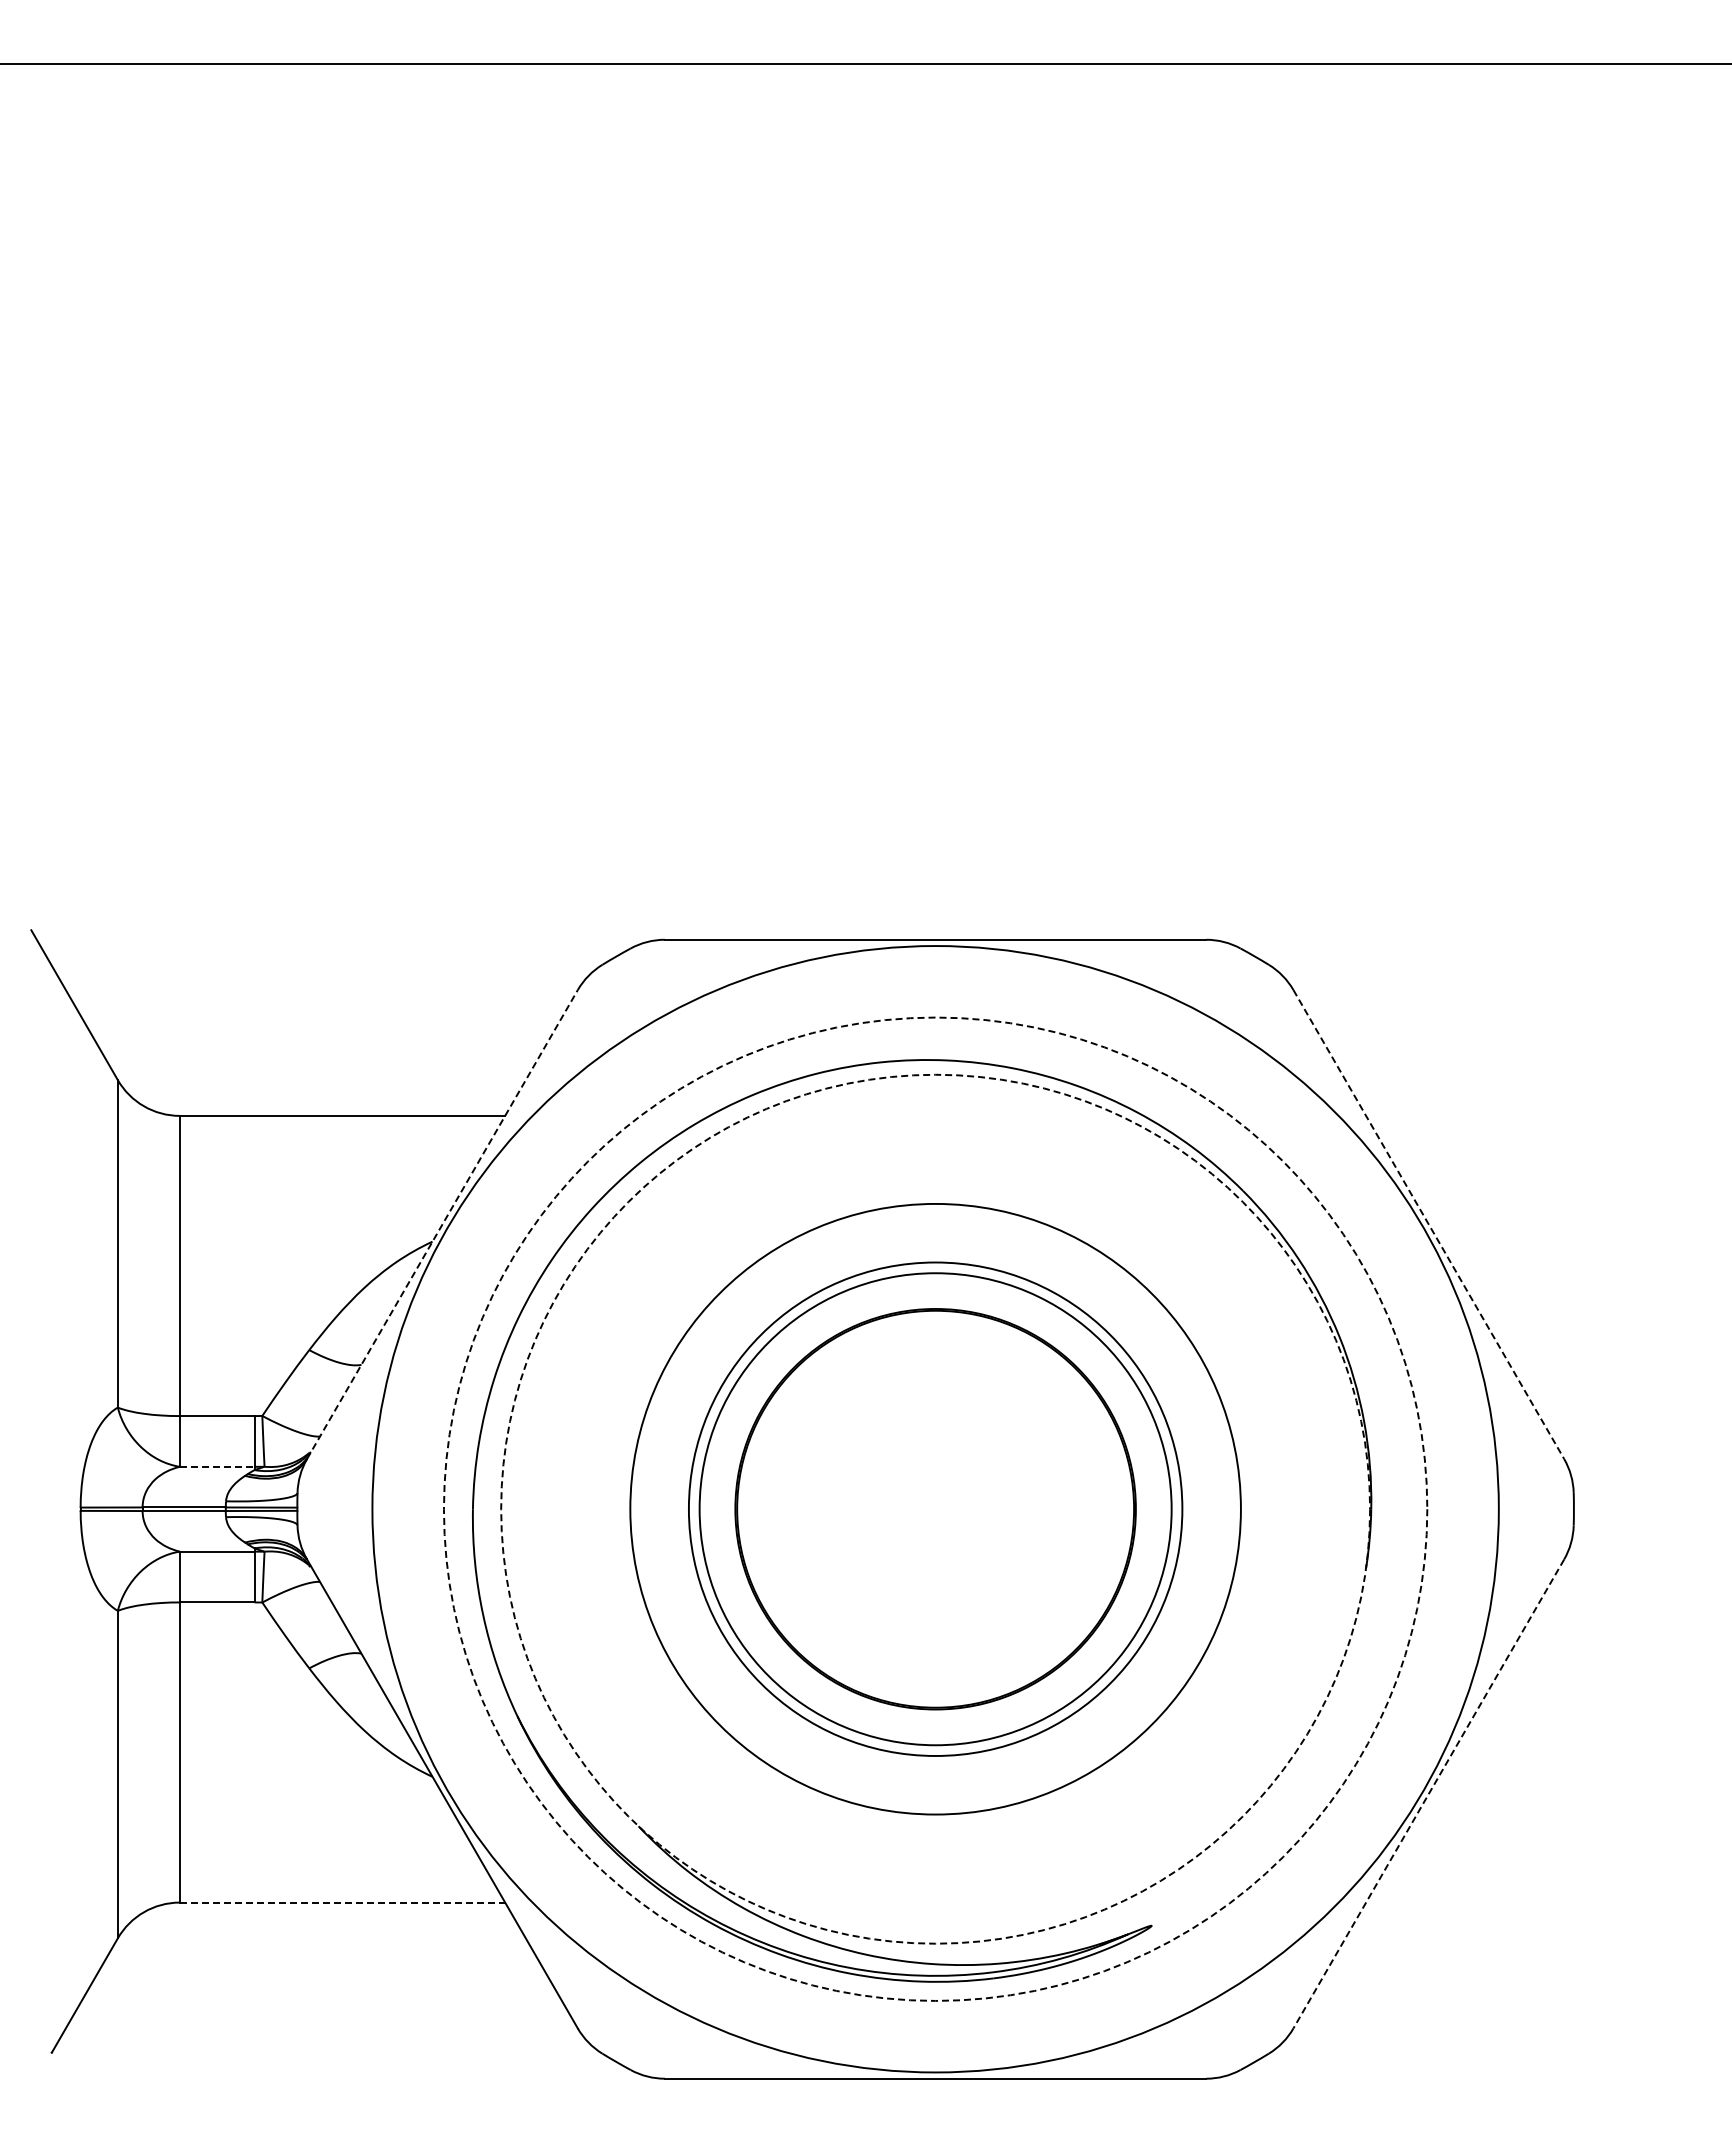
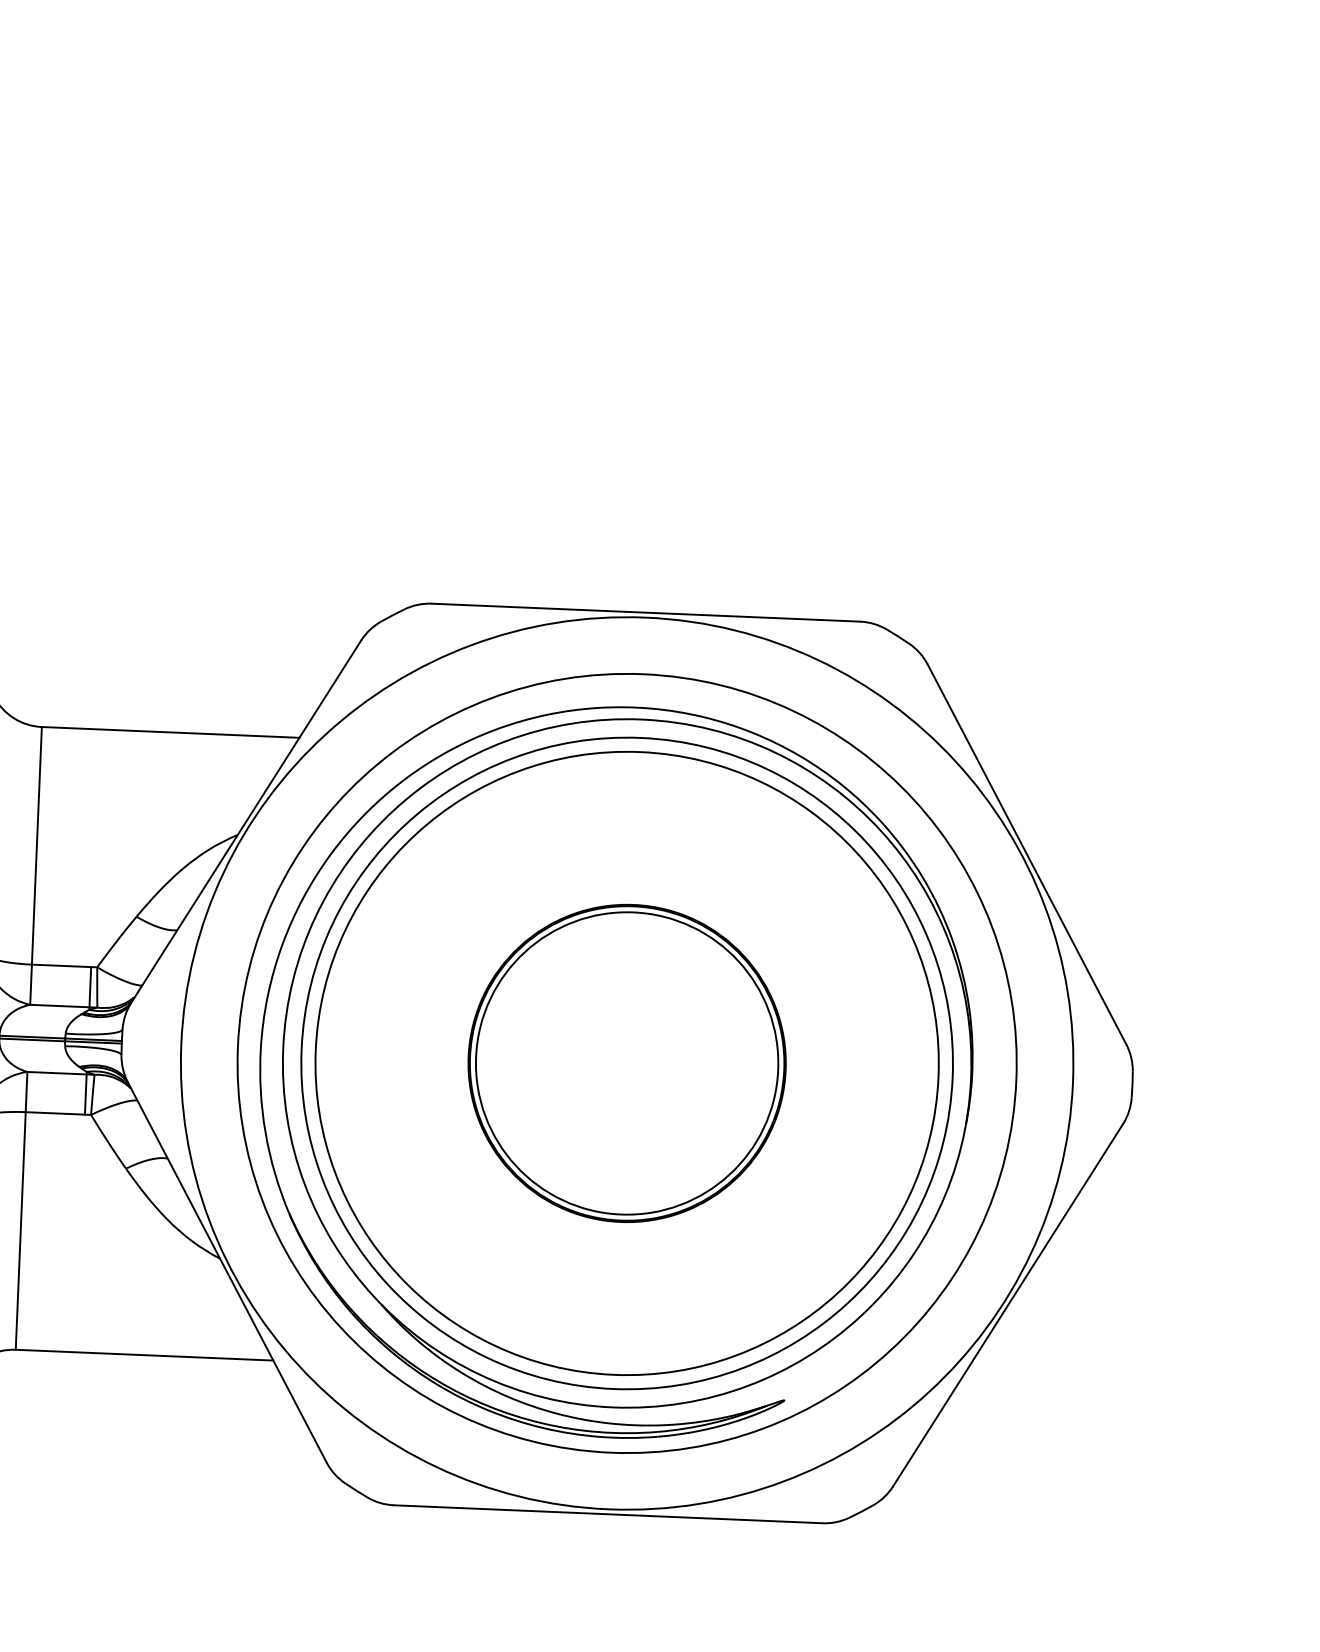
line: (442, 1224) -> (246, 821), dashed -> solid
line: (1428, 1224) -> (1026, 854), dashed -> solid
line: (217, 1466) -> (60, 1005), dashed -> solid
circle: (935, 1508) -> (627, 1062), dashed -> solid
circle: (935, 1508) -> (627, 1062), dashed -> solid
circle: (935, 1508) -> (627, 1062), size x1.67
circle: (935, 1509) -> (627, 1063), size x0.62
circle: (935, 1509) -> (627, 1063), size x1.67
line: (1428, 1793) -> (1007, 1304), dashed -> solid
line: (342, 1902) -> (144, 1355), dashed -> solid

